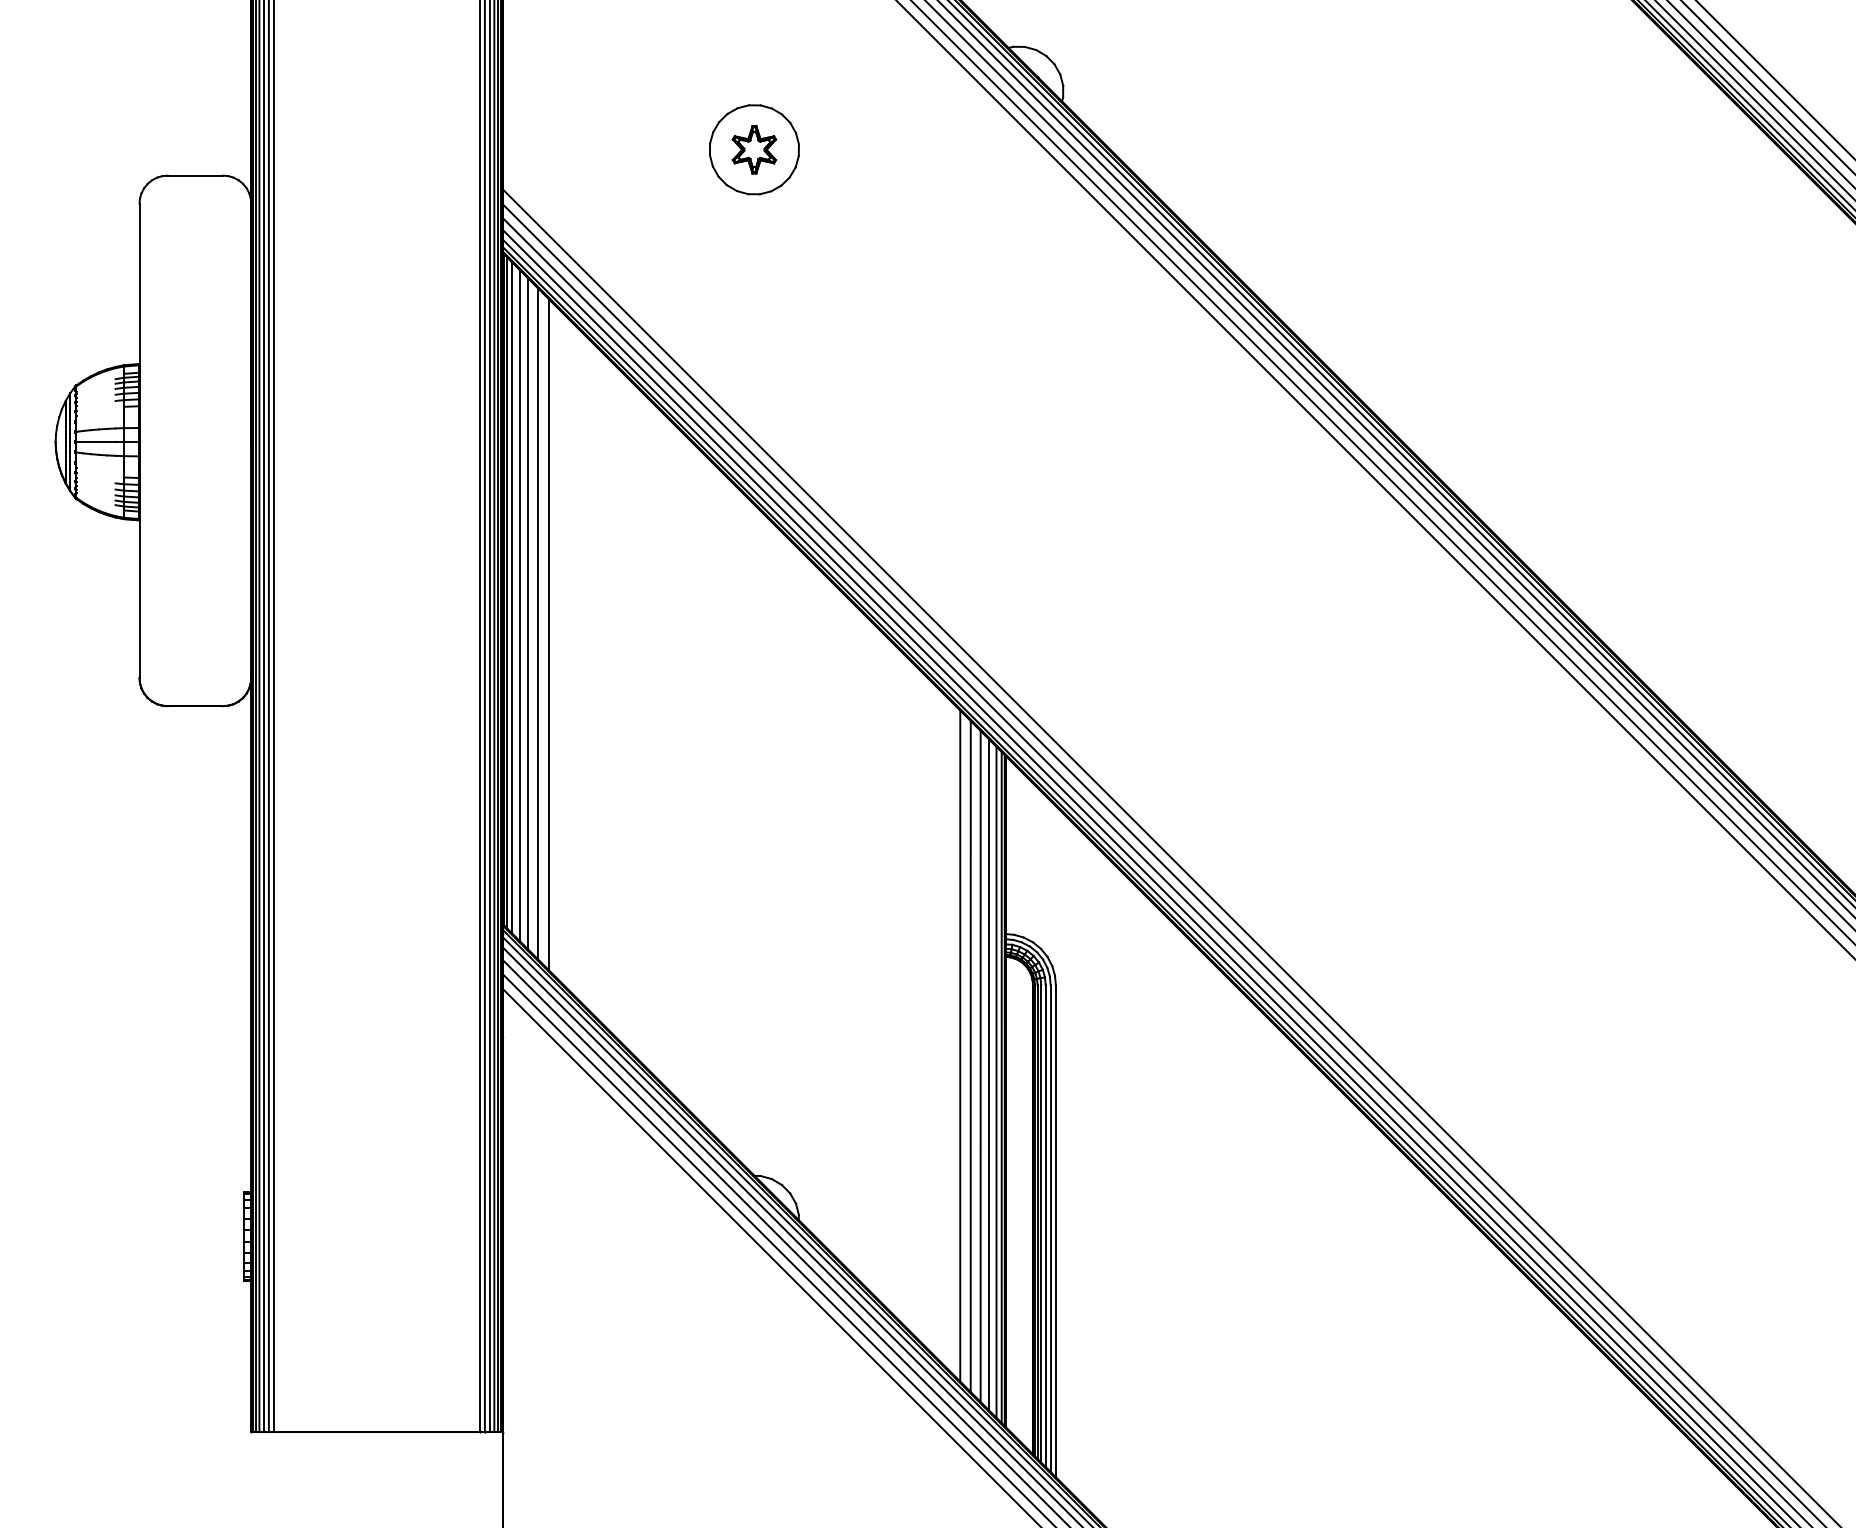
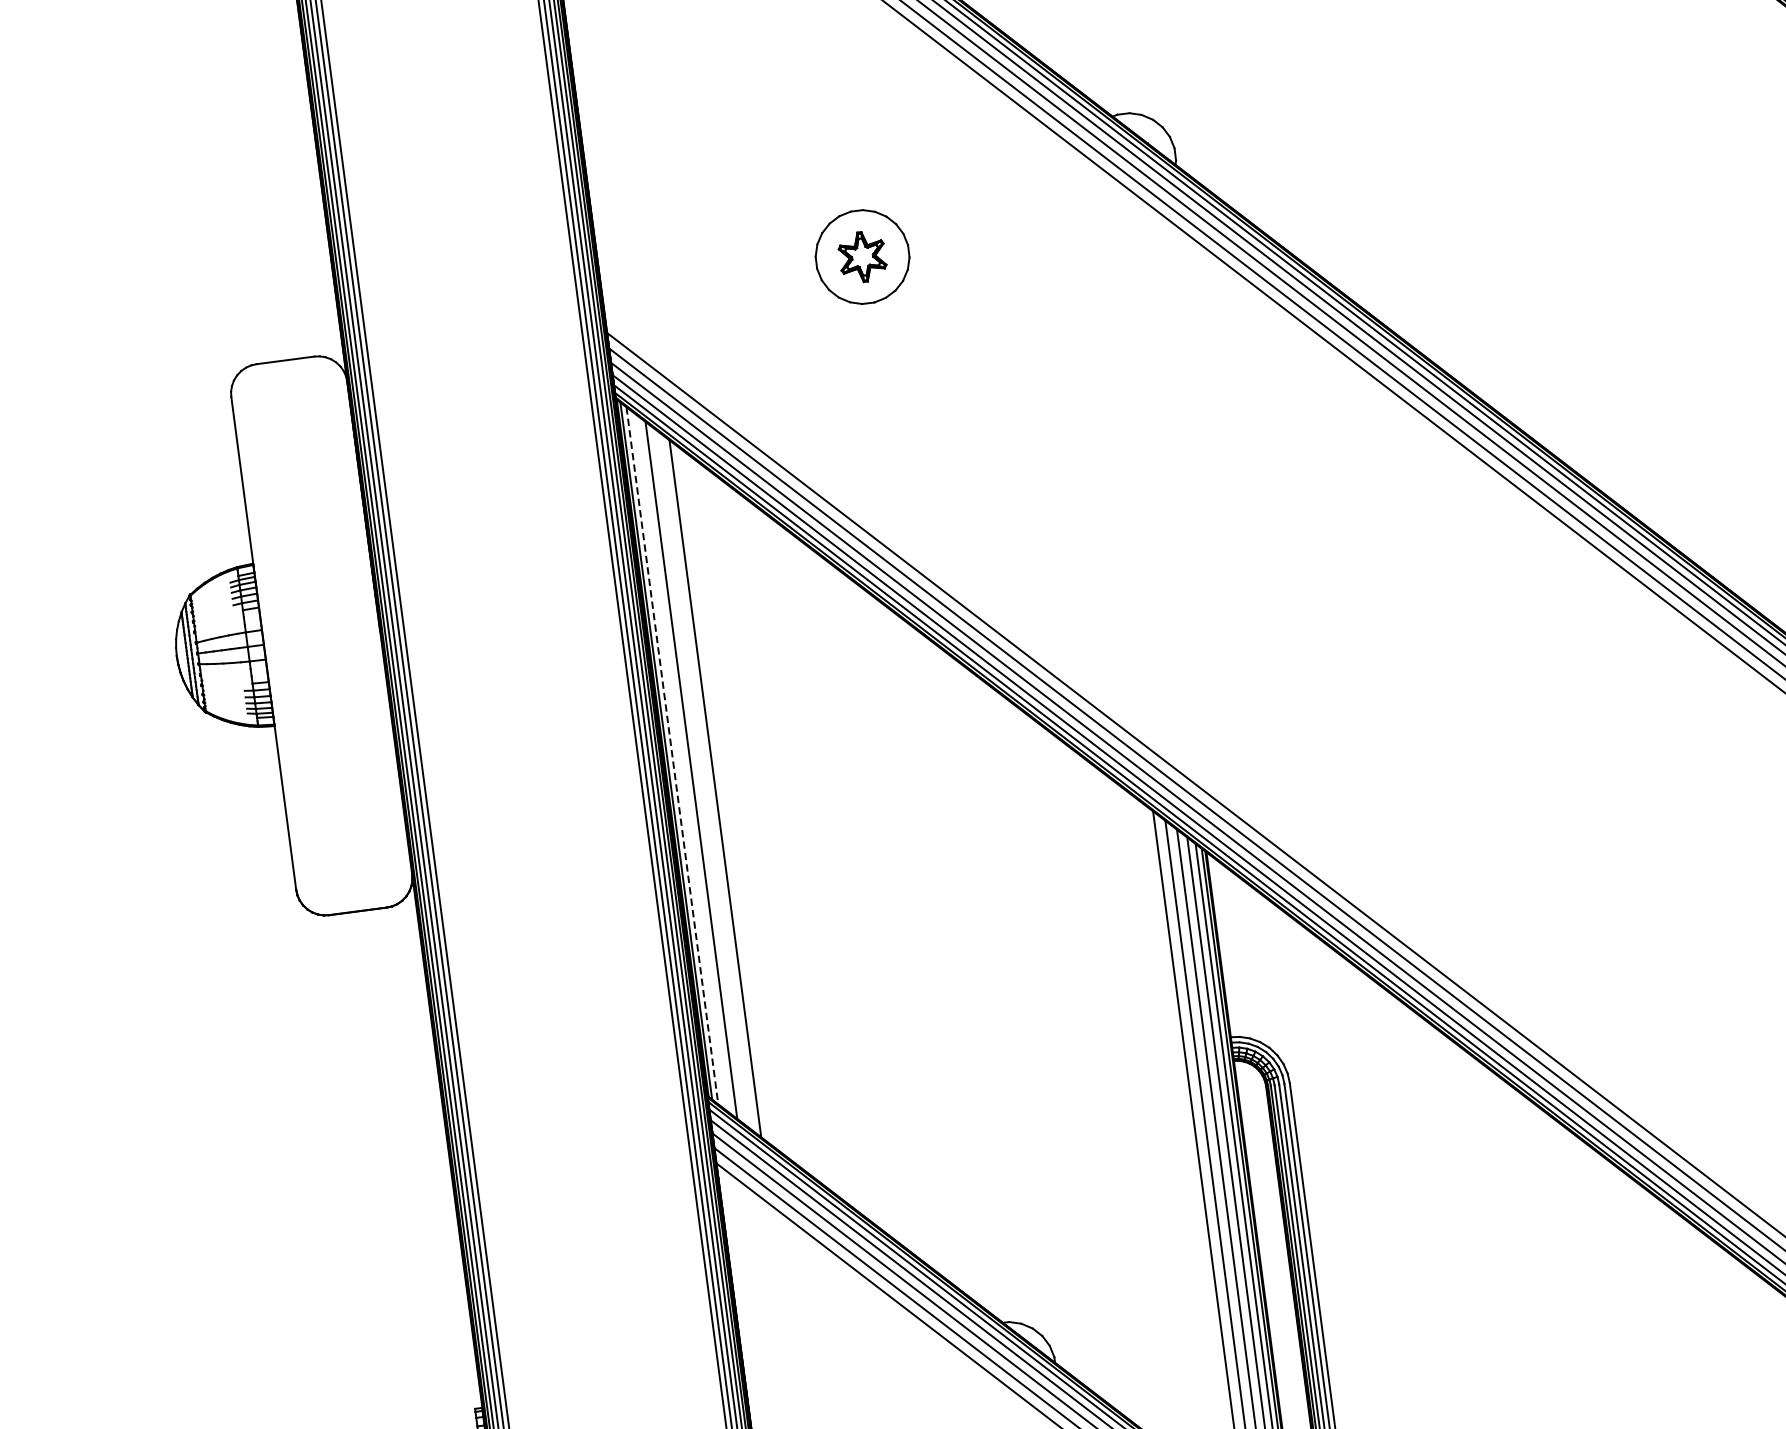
line: (512, 598) -> (672, 756), solid -> dashed
line: (519, 605) -> (680, 762), removed
line: (538, 623) -> (703, 778), removed

